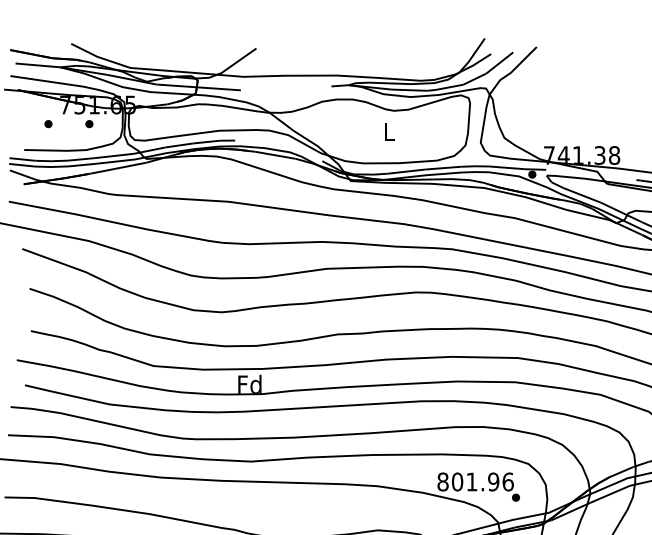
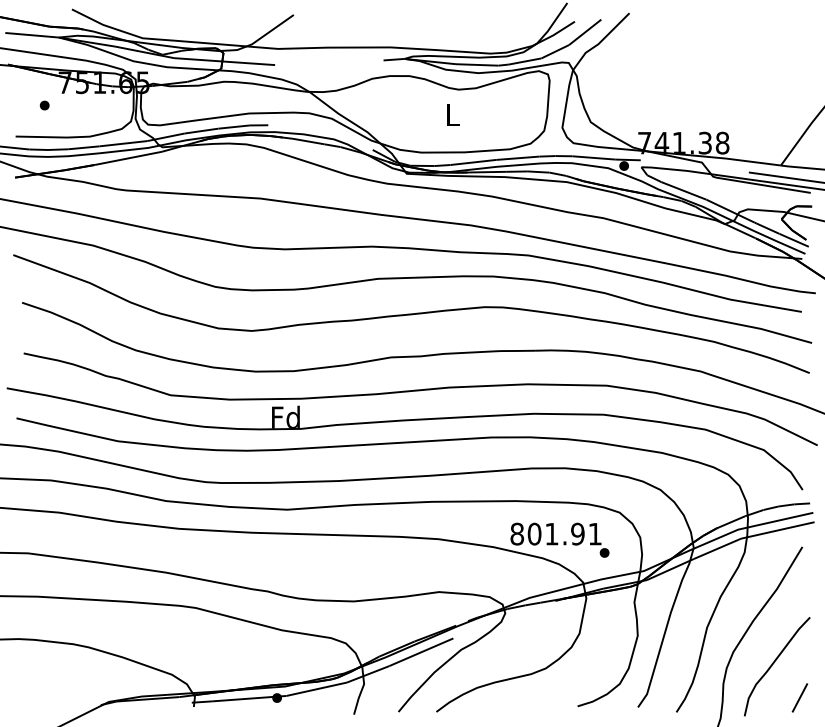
part: (89, 124) -> (93, 105), removed
text: (508, 481) -> (595, 533), 801.96 -> 801.91

